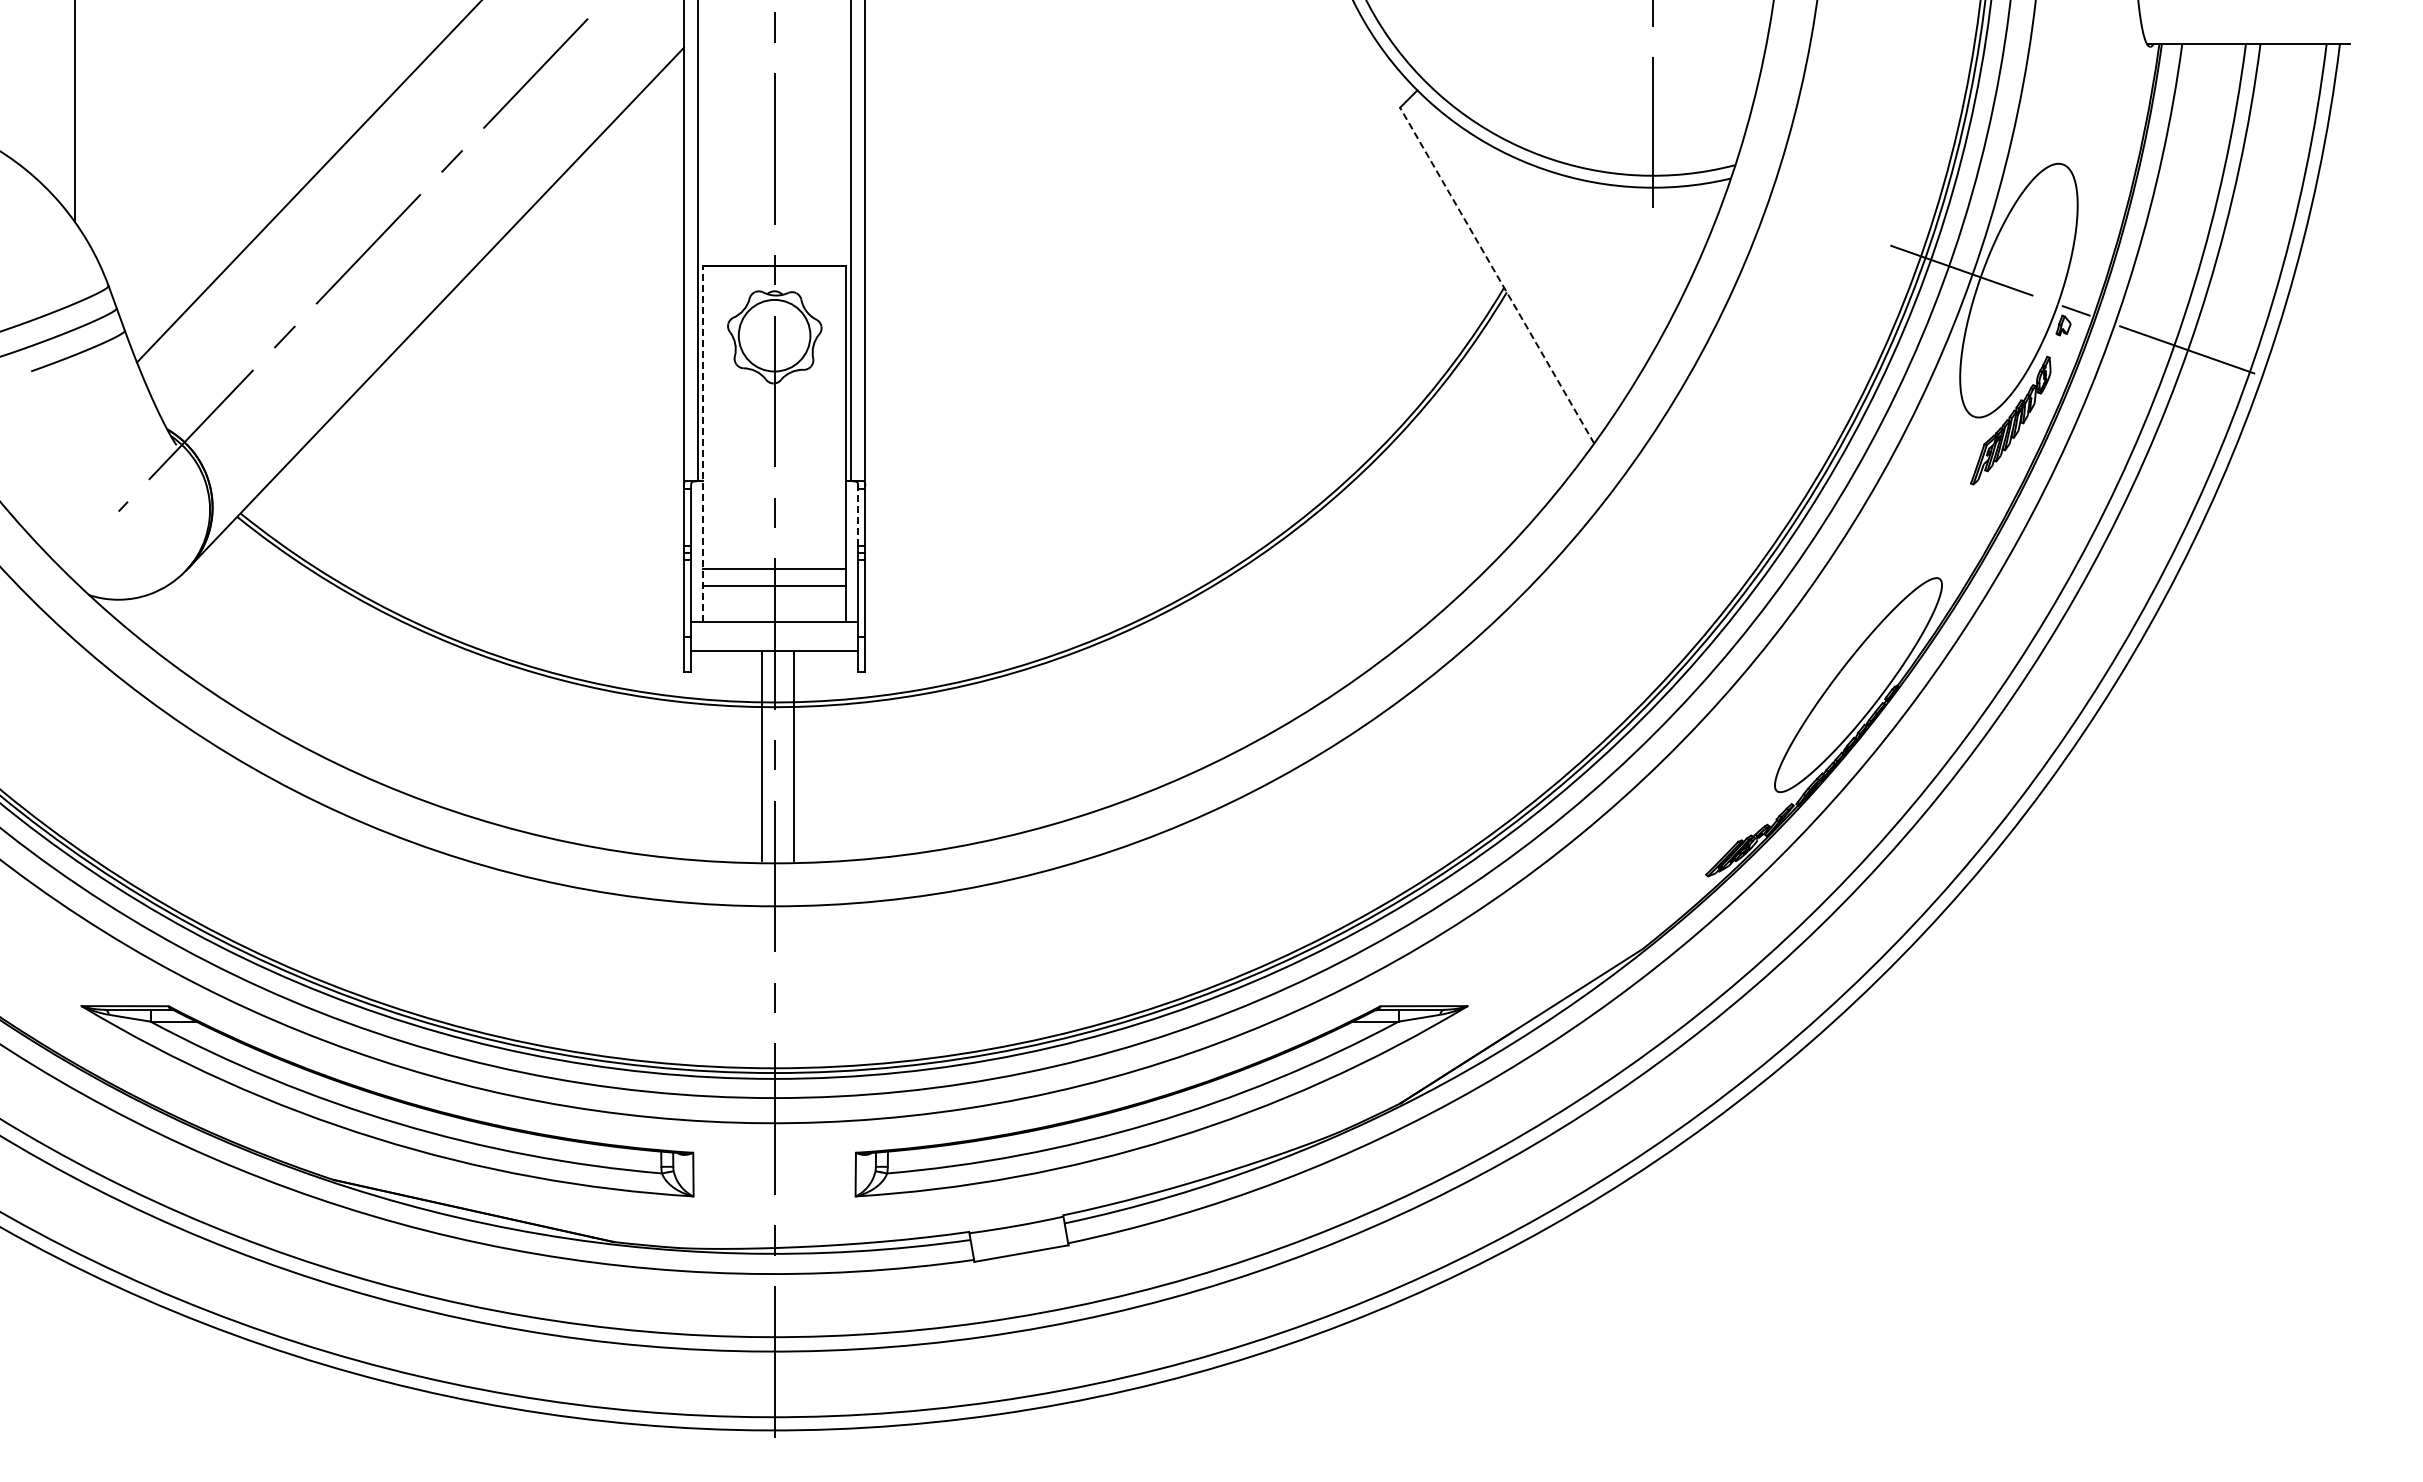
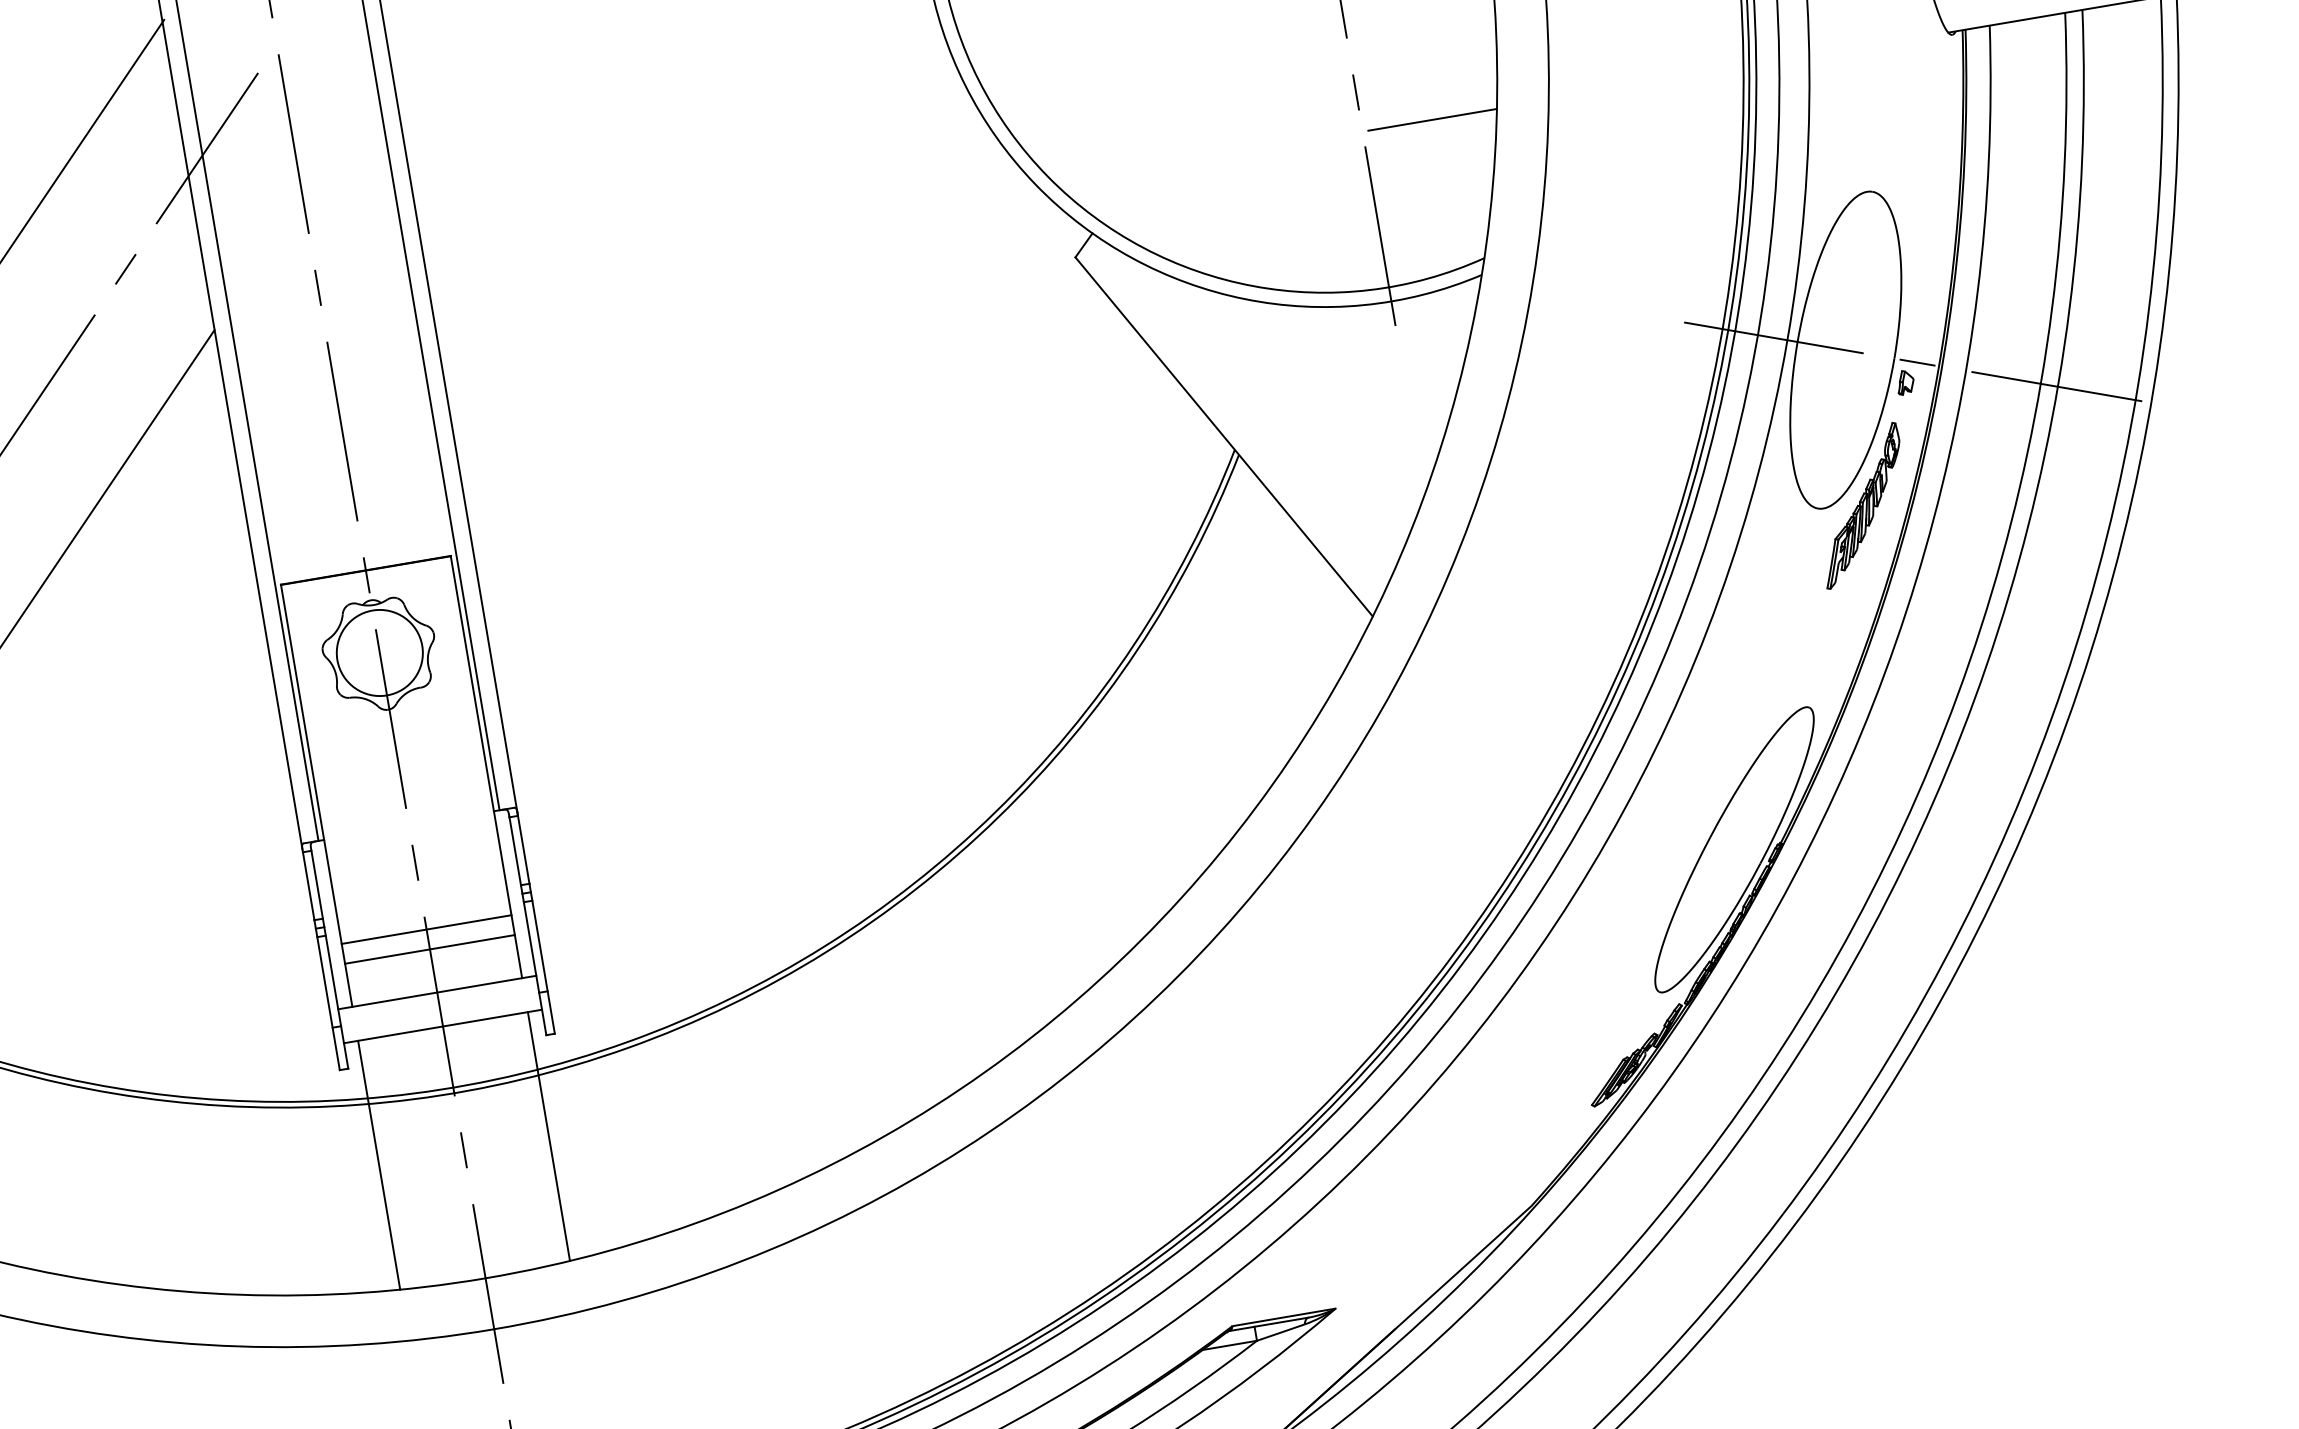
line: (1711, 44) -> (1431, 120), added
line: (1497, 275) -> (1224, 436), dashed -> solid
line: (702, 444) -> (316, 796), dashed -> solid
line: (858, 517) -> (515, 851), dashed -> solid
line: (761, 755) -> (378, 1164), moved
line: (794, 755) -> (549, 1136), moved

